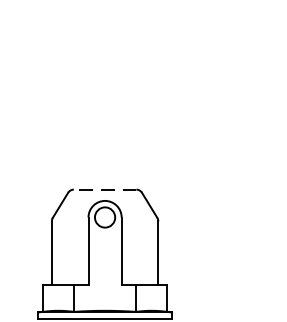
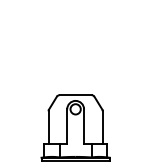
line: (104, 190) -> (75, 95), dashed -> solid

